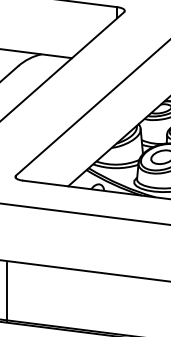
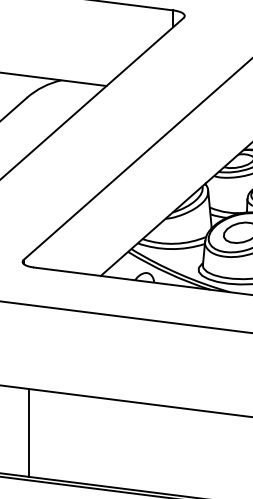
line: (6, 291) -> (28, 431), moved

